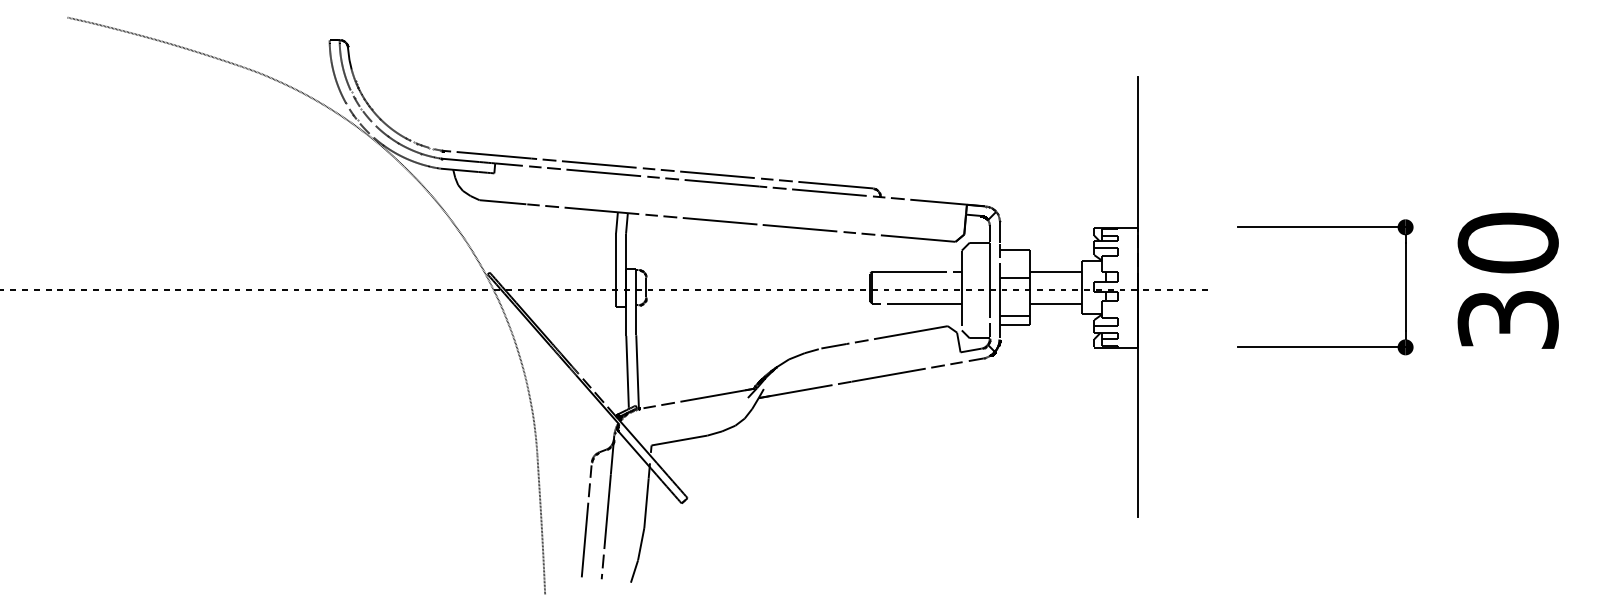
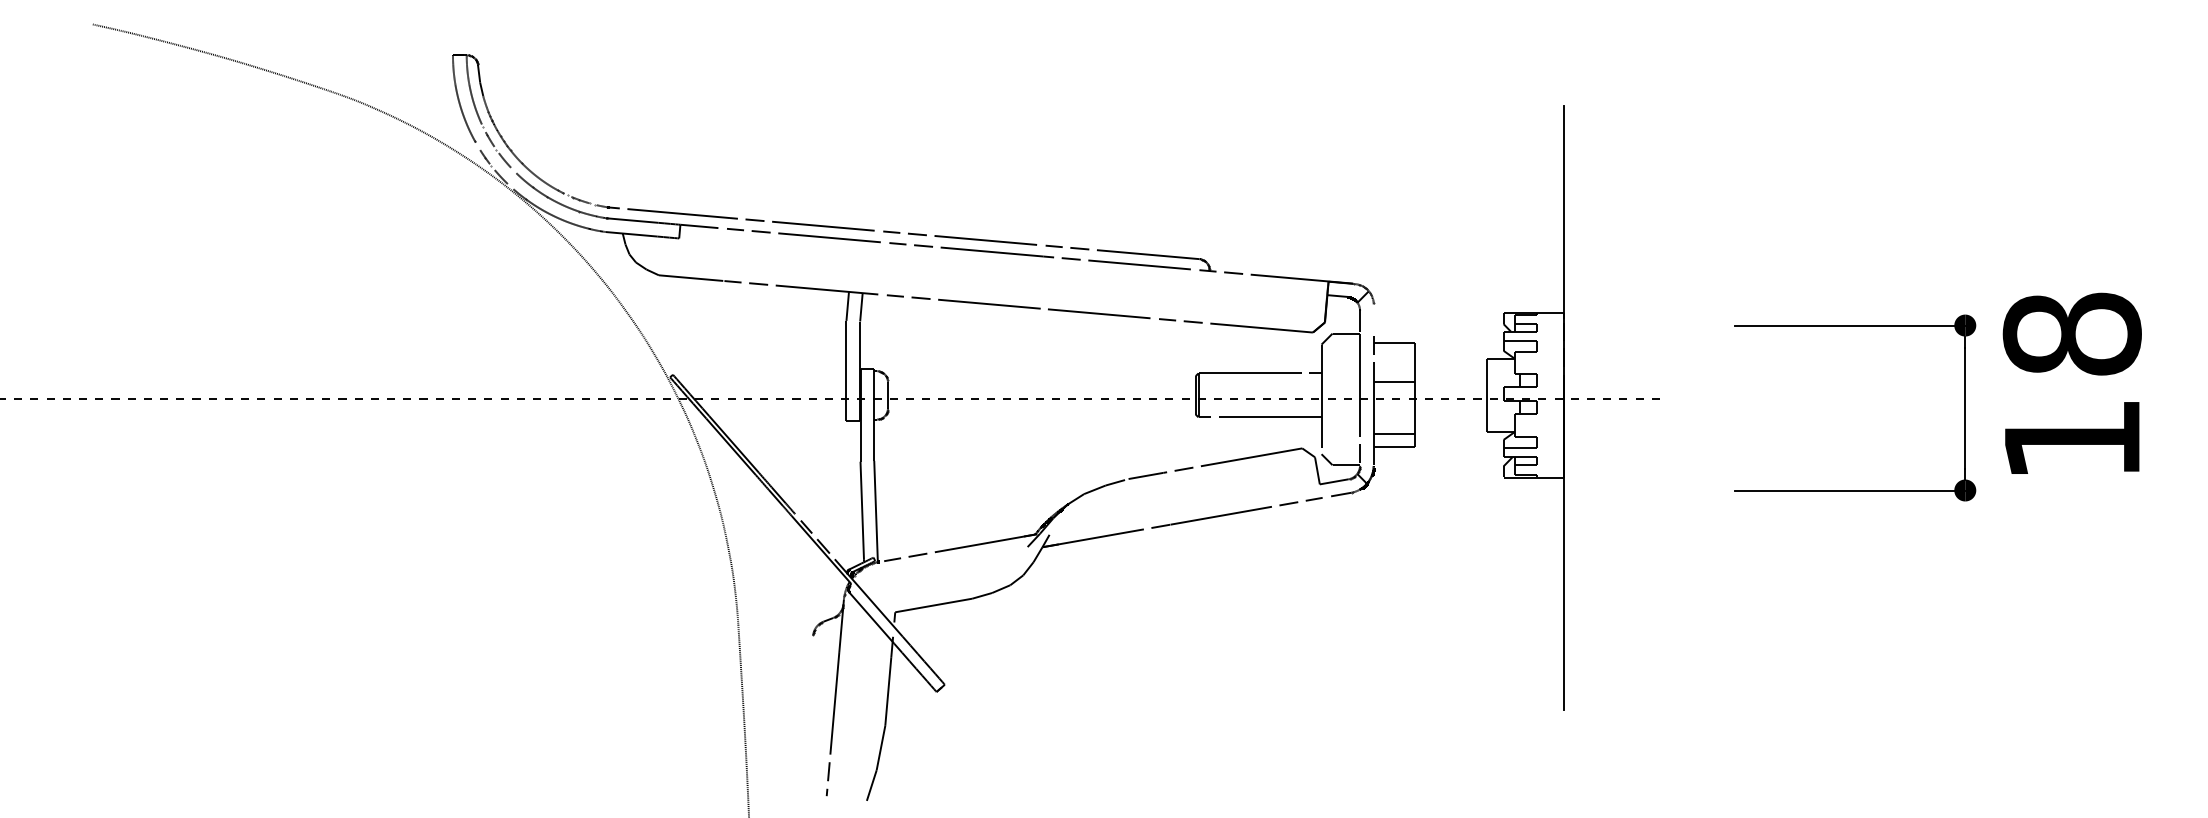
part: (1325, 227) -> (1855, 326), moved
line: (999, 231) -> (1373, 318), removed
line: (1056, 271) -> (1451, 373), removed
text: (1507, 280) -> (2071, 385), 30 -> 18
line: (1056, 303) -> (1451, 417), removed
line: (586, 519) -> (806, 714), removed

